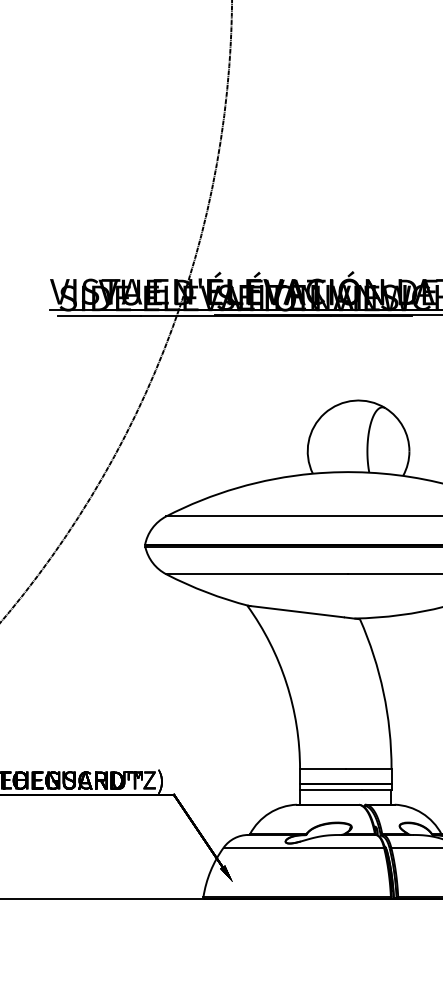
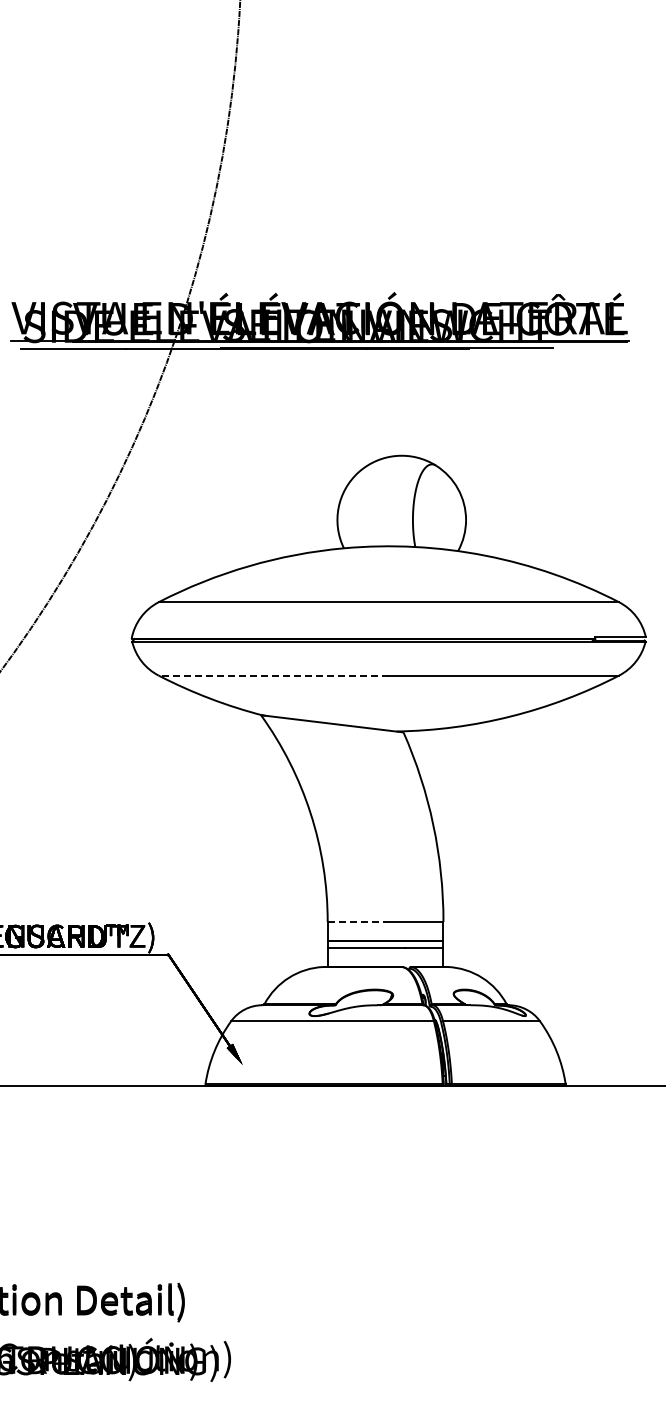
line: (257, 574) -> (273, 675), solid -> dashed
line: (322, 768) -> (356, 921), solid -> dashed

